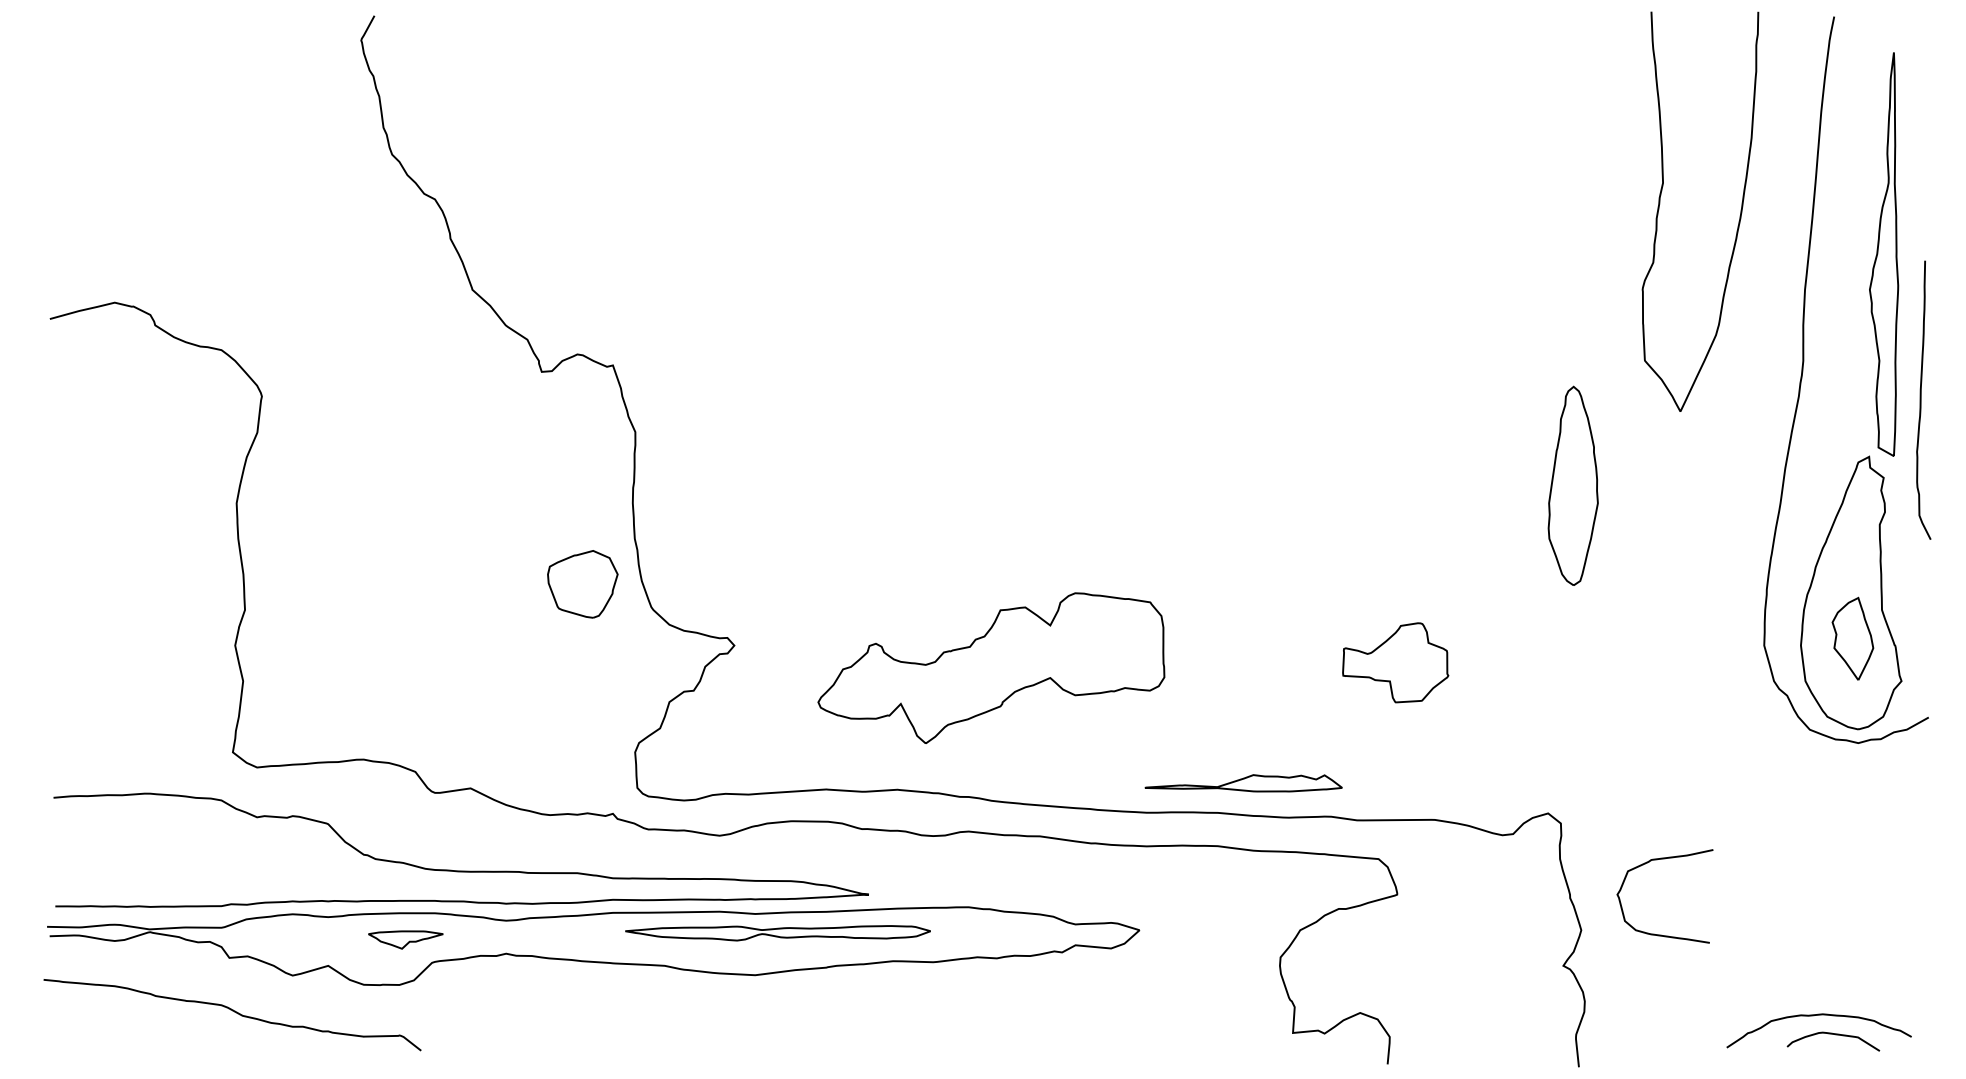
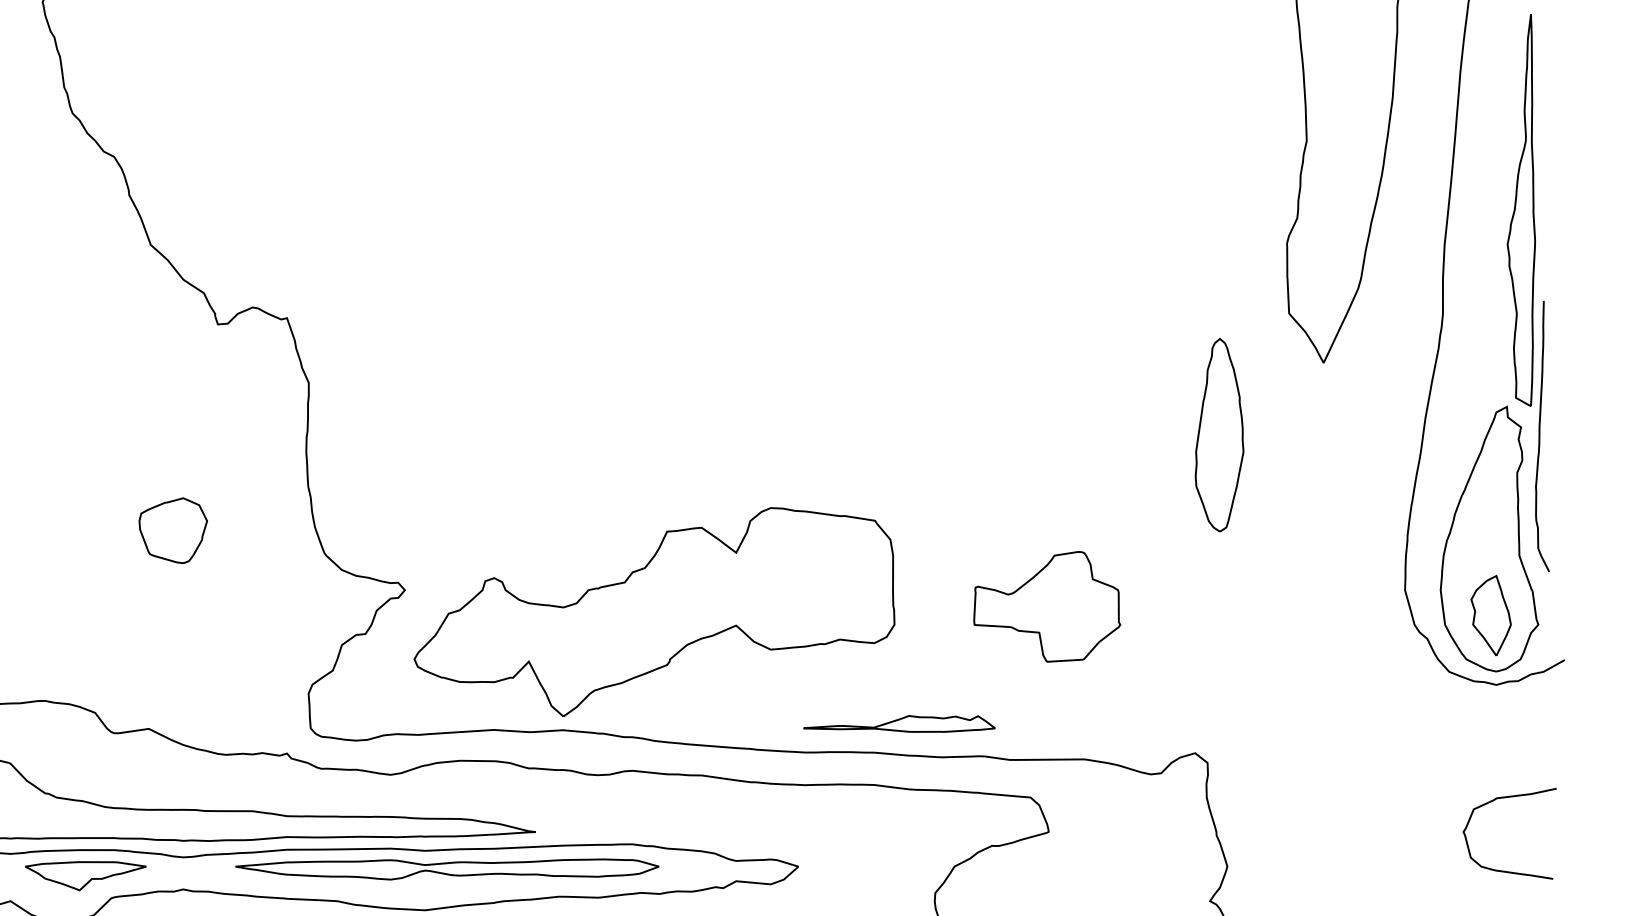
curve: (1921, 399) -> (1540, 435), moved
part: (582, 584) -> (172, 530), moved
part: (1852, 638) -> (1490, 615), moved
part: (1395, 662) -> (1046, 606), size x1.43
part: (991, 668) -> (654, 612), size x1.43
curve: (1657, 860) -> (1502, 798), moved
part: (777, 933) -> (446, 869), size x1.43
part: (405, 939) -> (85, 875), size x1.67

